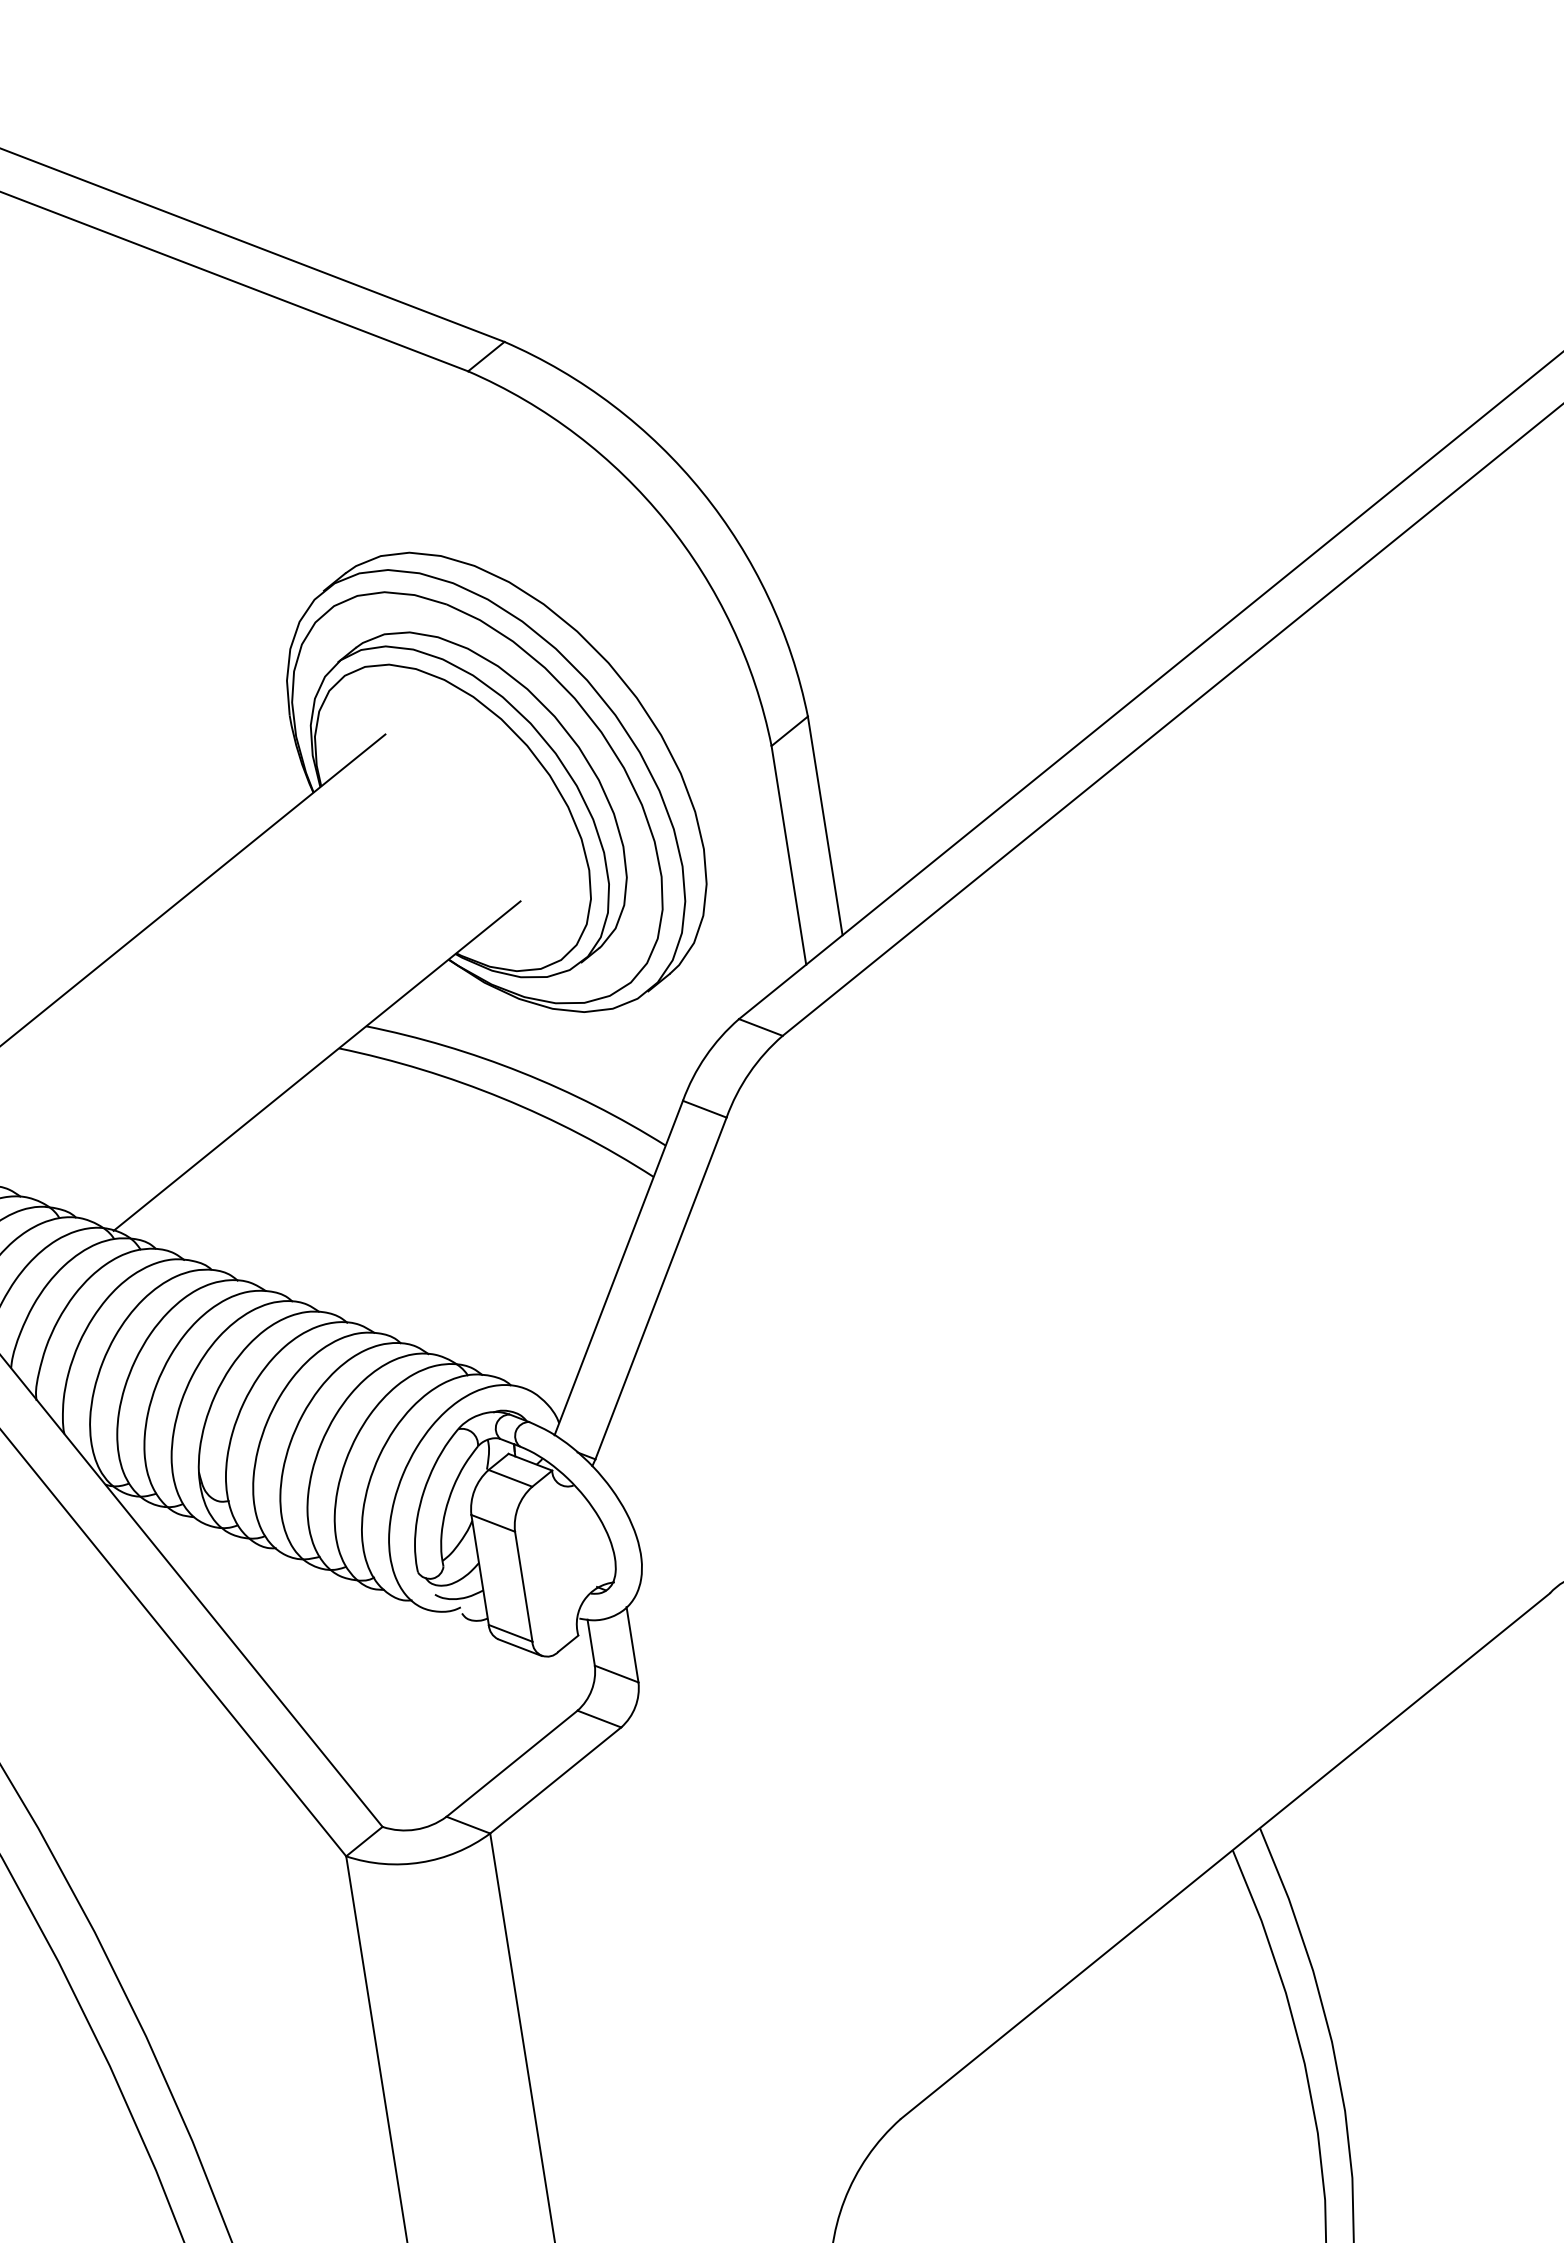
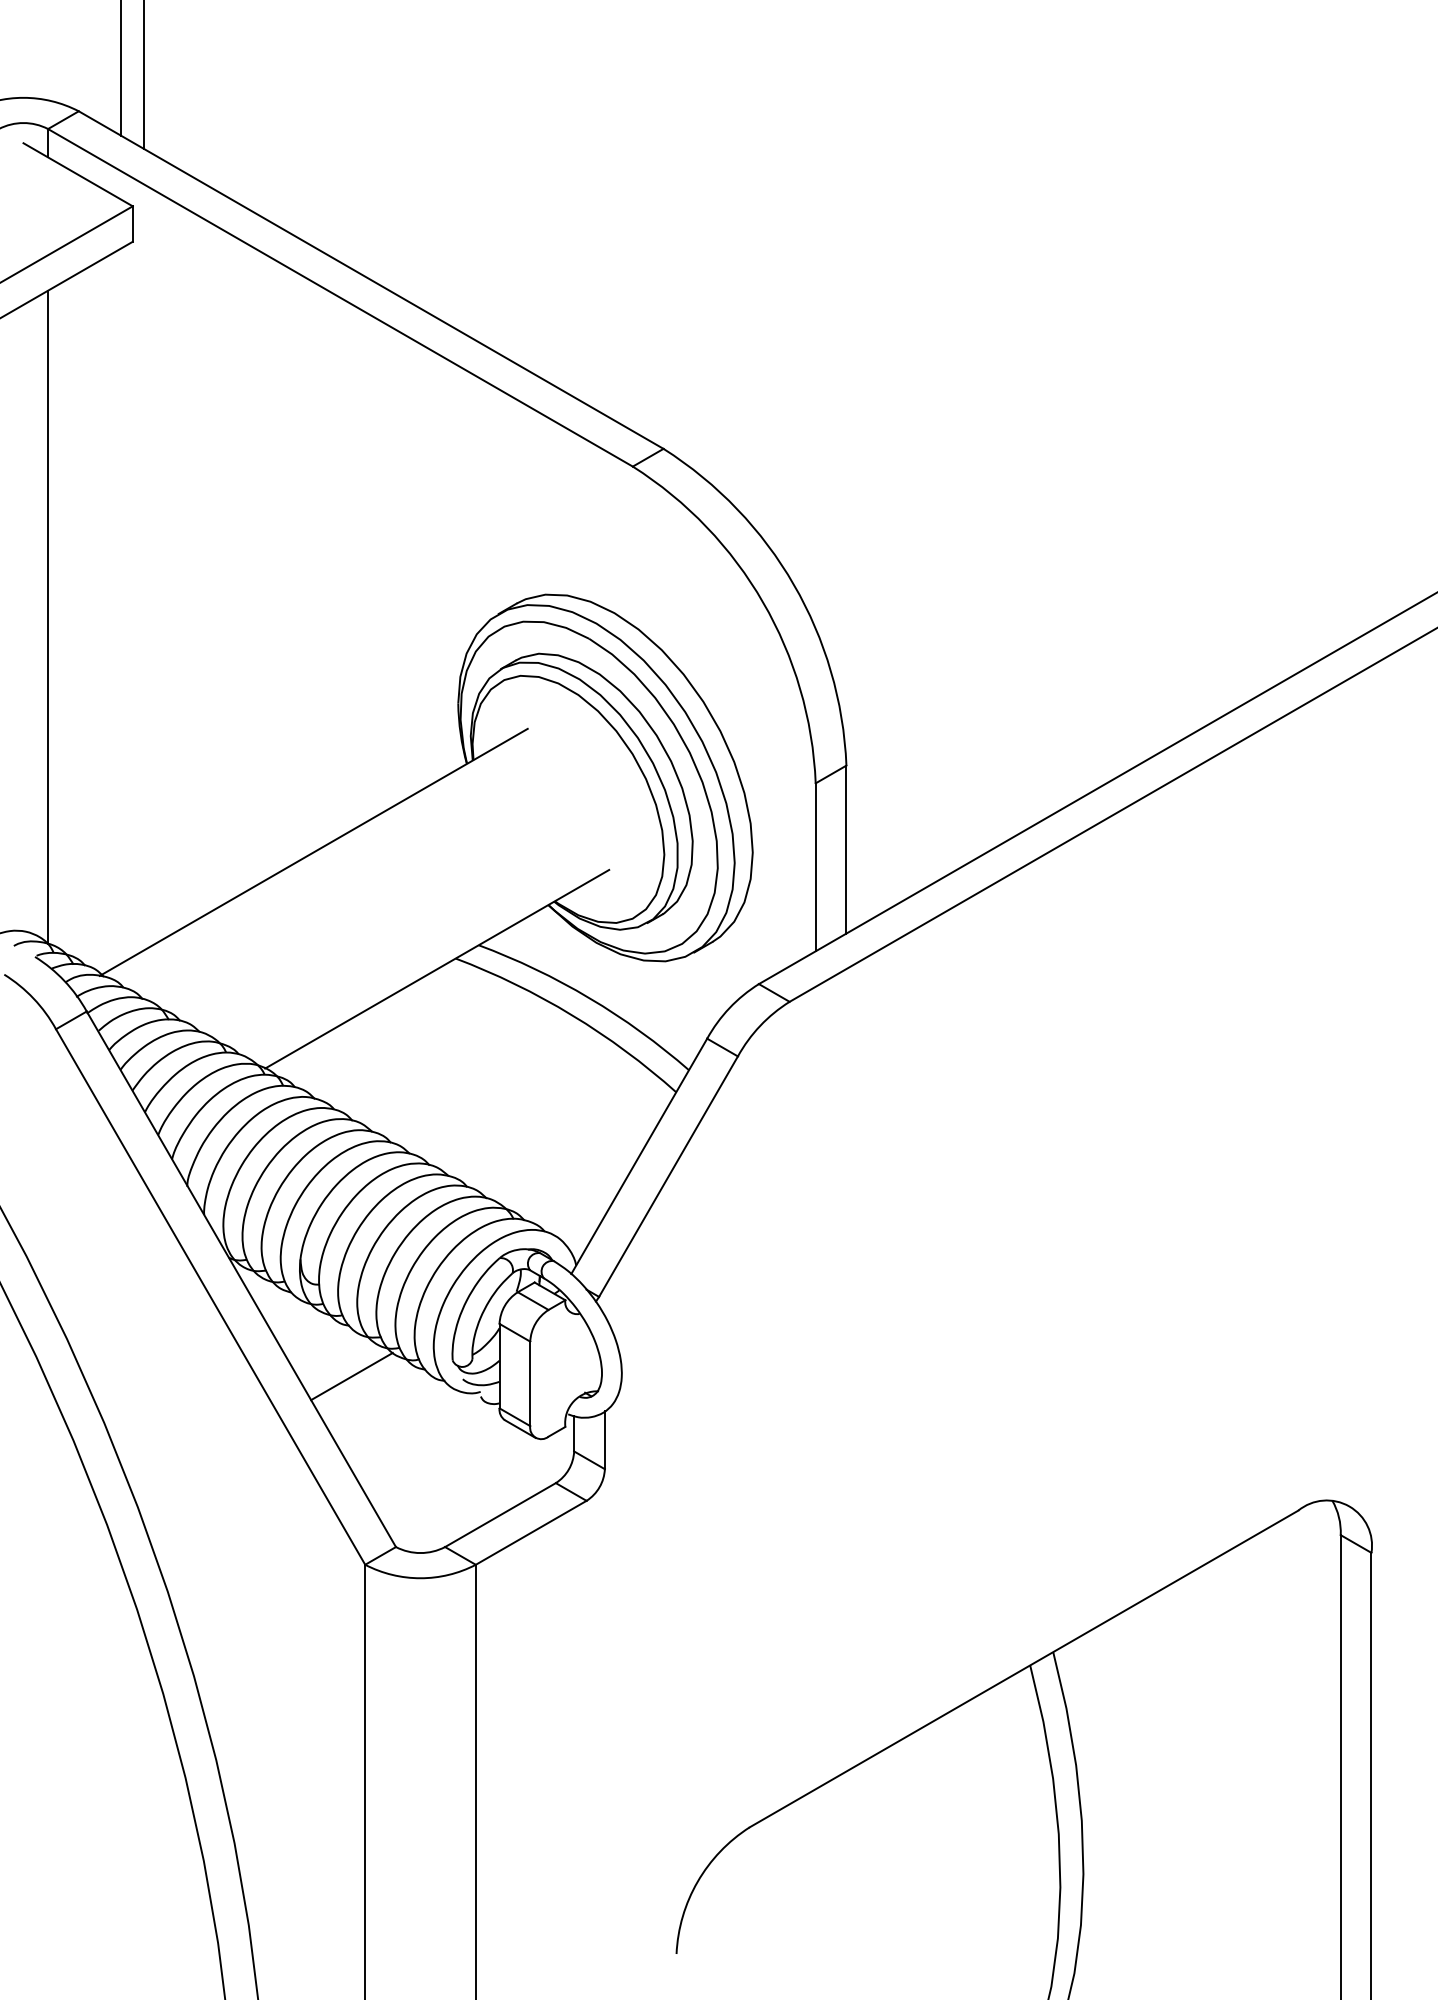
line: (289, 1614) -> (351, 1376), added

